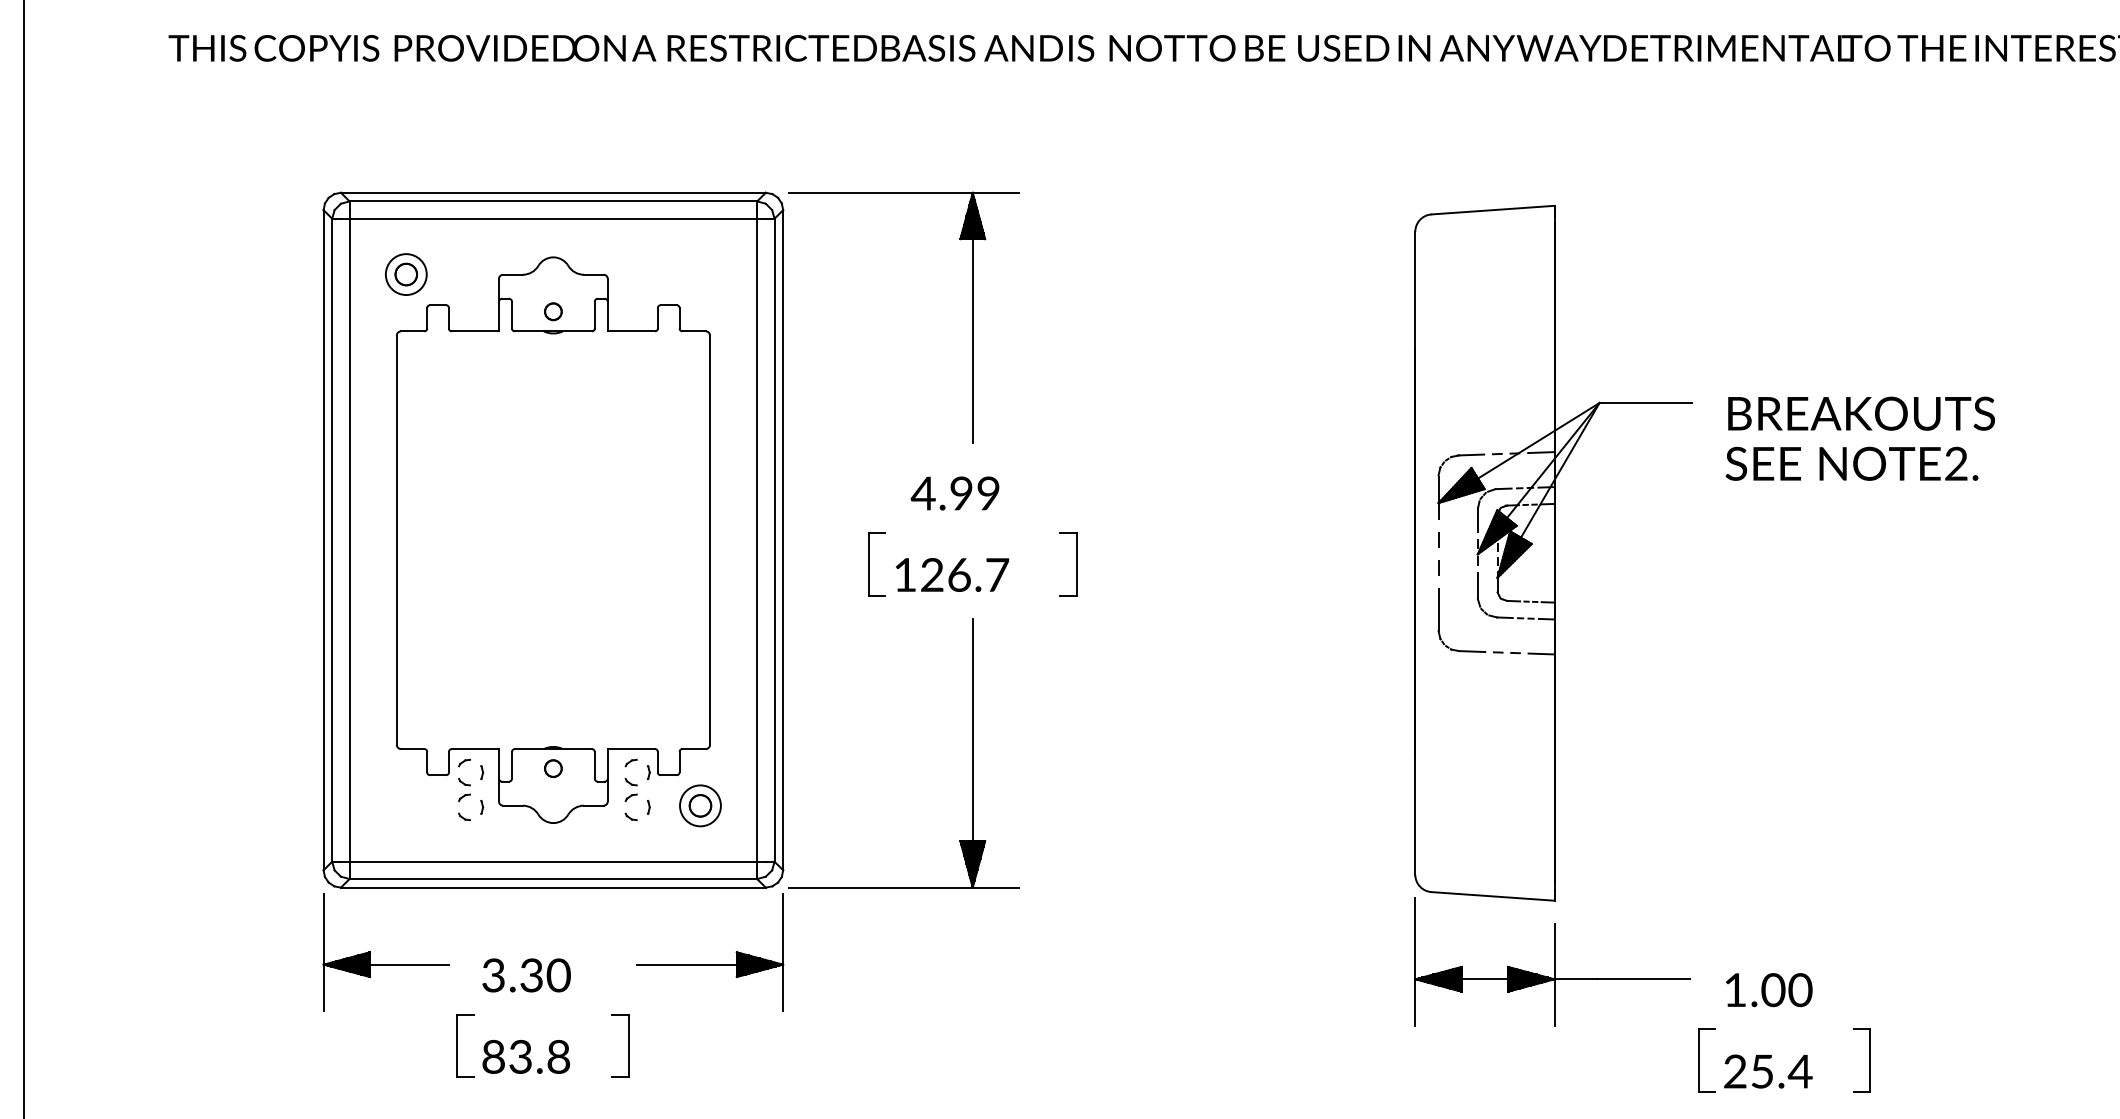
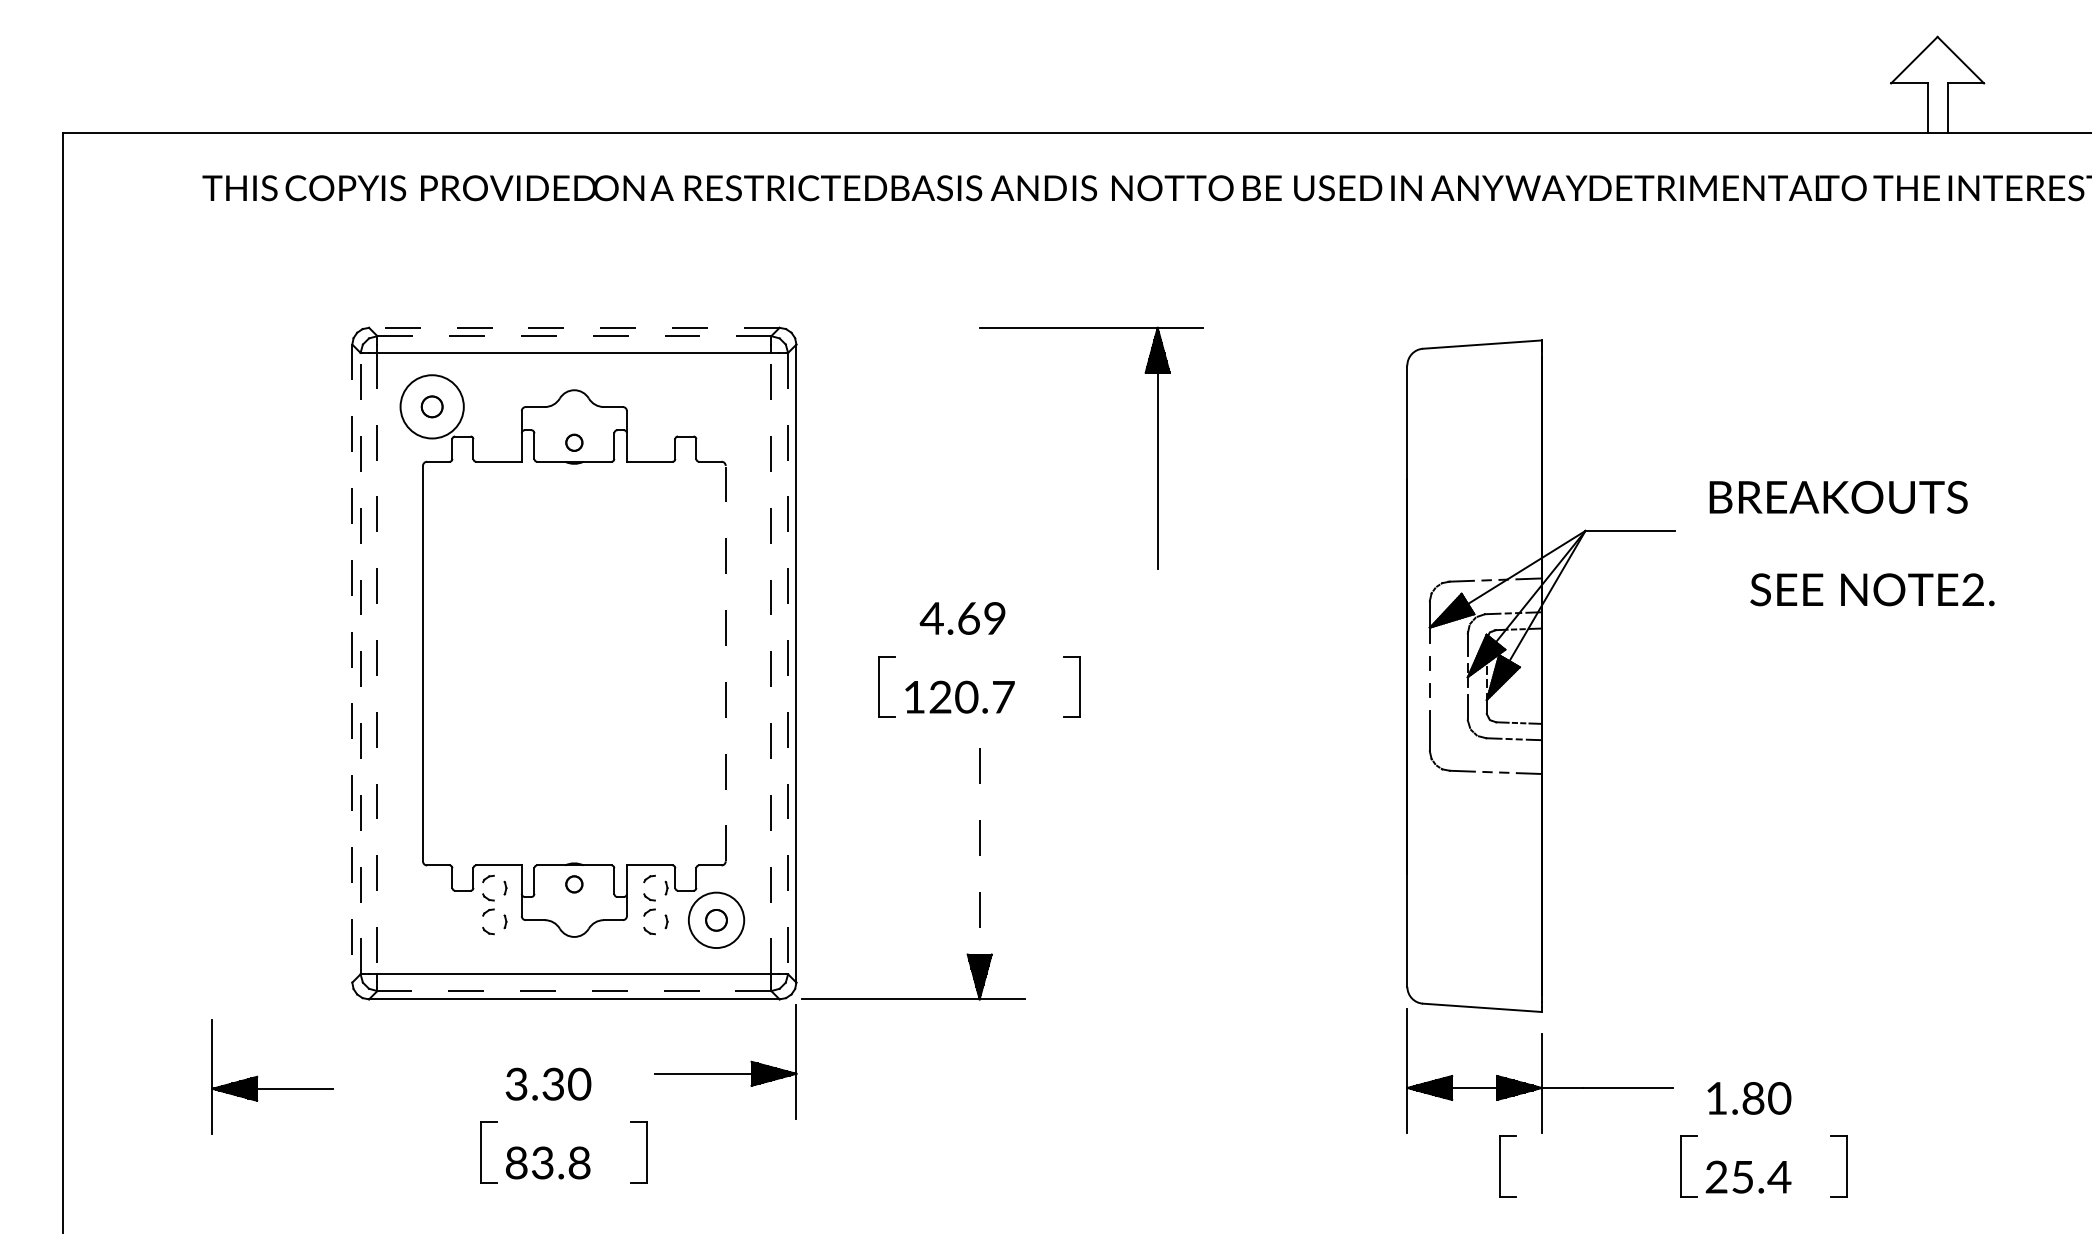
line: (552, 192) -> (573, 327), solid -> dashed
line: (553, 201) -> (574, 336), solid -> dashed
circle: (405, 274) -> (431, 406), size x1.6
part: (972, 316) -> (1157, 447), moved
text: (1861, 412) -> (1838, 496), moved
text: (1852, 463) -> (1872, 589), moved
text: (961, 493) -> (968, 618), 4.99 -> 4.69
line: (332, 540) -> (360, 663), solid -> dashed
line: (349, 540) -> (377, 663), solid -> dashed
line: (709, 540) -> (725, 663), solid -> dashed
line: (757, 540) -> (771, 663), solid -> dashed
line: (774, 540) -> (788, 663), solid -> dashed
line: (323, 541) -> (352, 664), solid -> dashed
text: (959, 574) -> (966, 696), 126.7 -> 120.7
line: (972, 753) -> (979, 869), solid -> dashed
circle: (700, 806) -> (716, 920), size x1.4
line: (553, 879) -> (574, 991), solid -> dashed
part: (385, 964) -> (272, 1088), moved
text: (1773, 990) -> (1753, 1098), 1.00 -> 1.80
part: (1511, 1060) -> (1500, 1166), added

